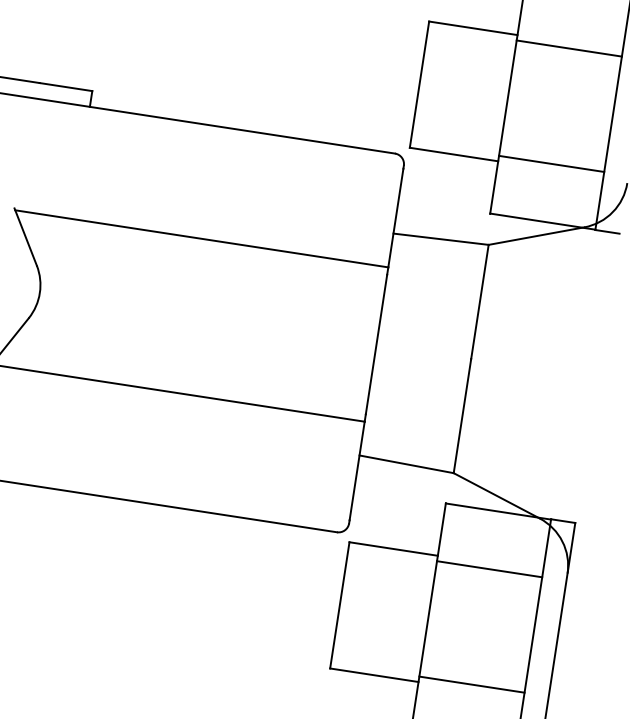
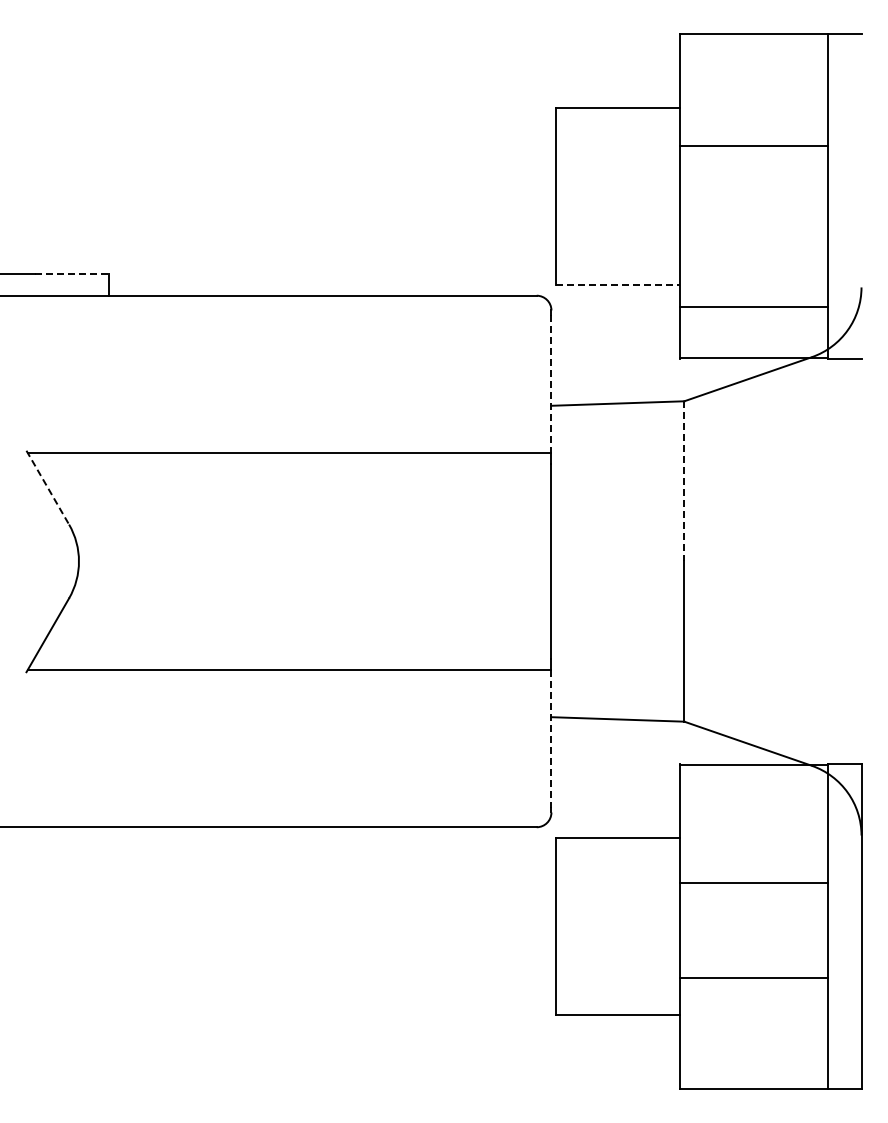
line: (569, 48) -> (753, 146), moved
line: (65, 87) -> (71, 273), solid -> dashed
line: (454, 154) -> (618, 284), solid -> dashed
line: (551, 164) -> (753, 307), moved
line: (395, 218) -> (551, 384), solid -> dashed
line: (25, 236) -> (47, 487), solid -> dashed
line: (480, 302) -> (684, 481), solid -> dashed
line: (357, 471) -> (551, 739), solid -> dashed
line: (489, 568) -> (753, 882), moved
line: (471, 684) -> (753, 977), moved

